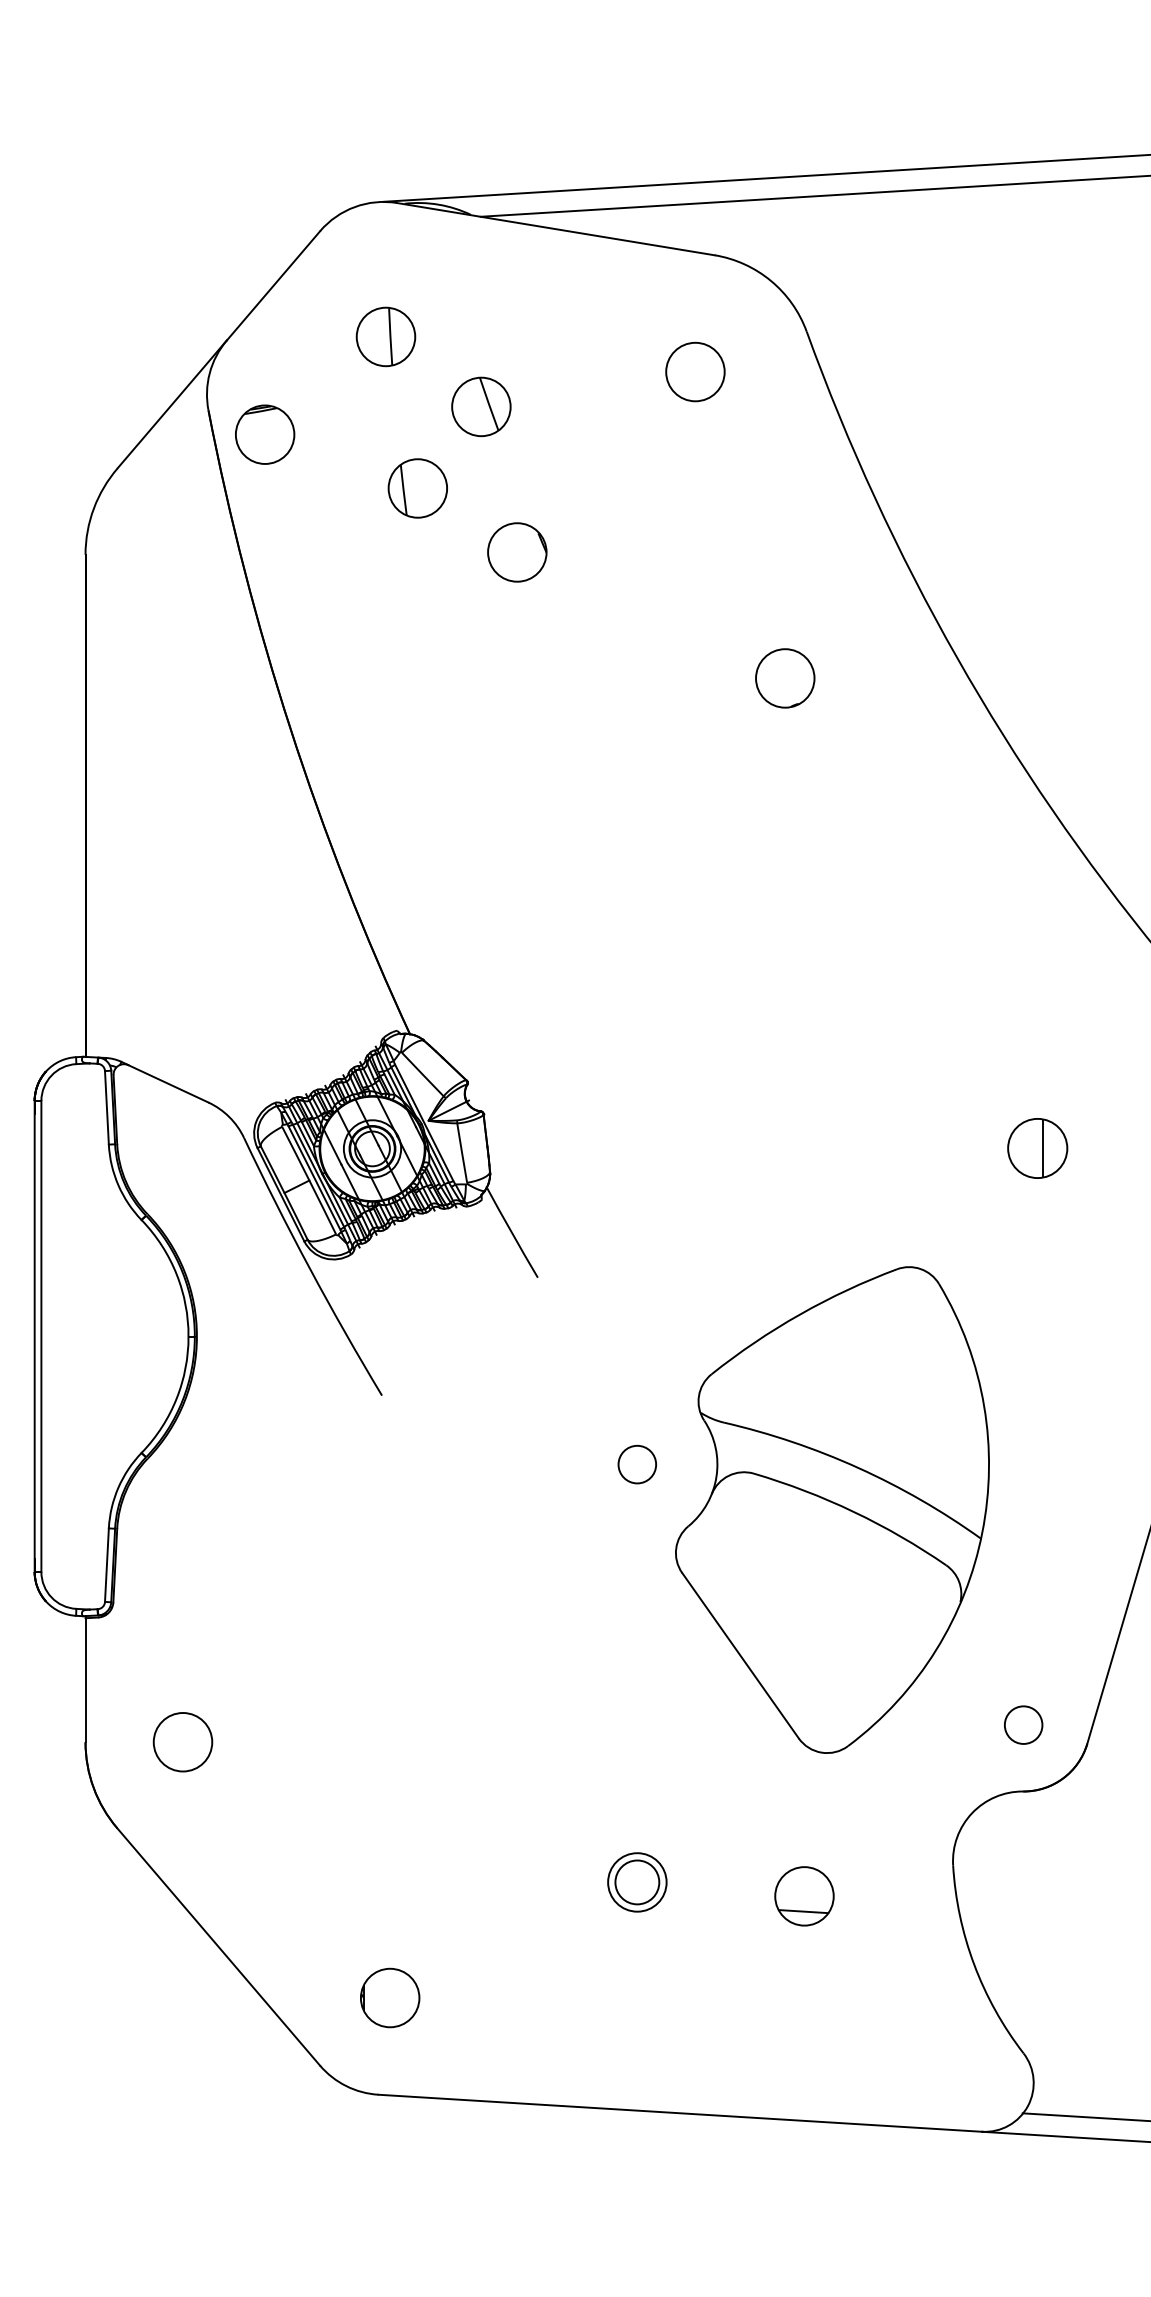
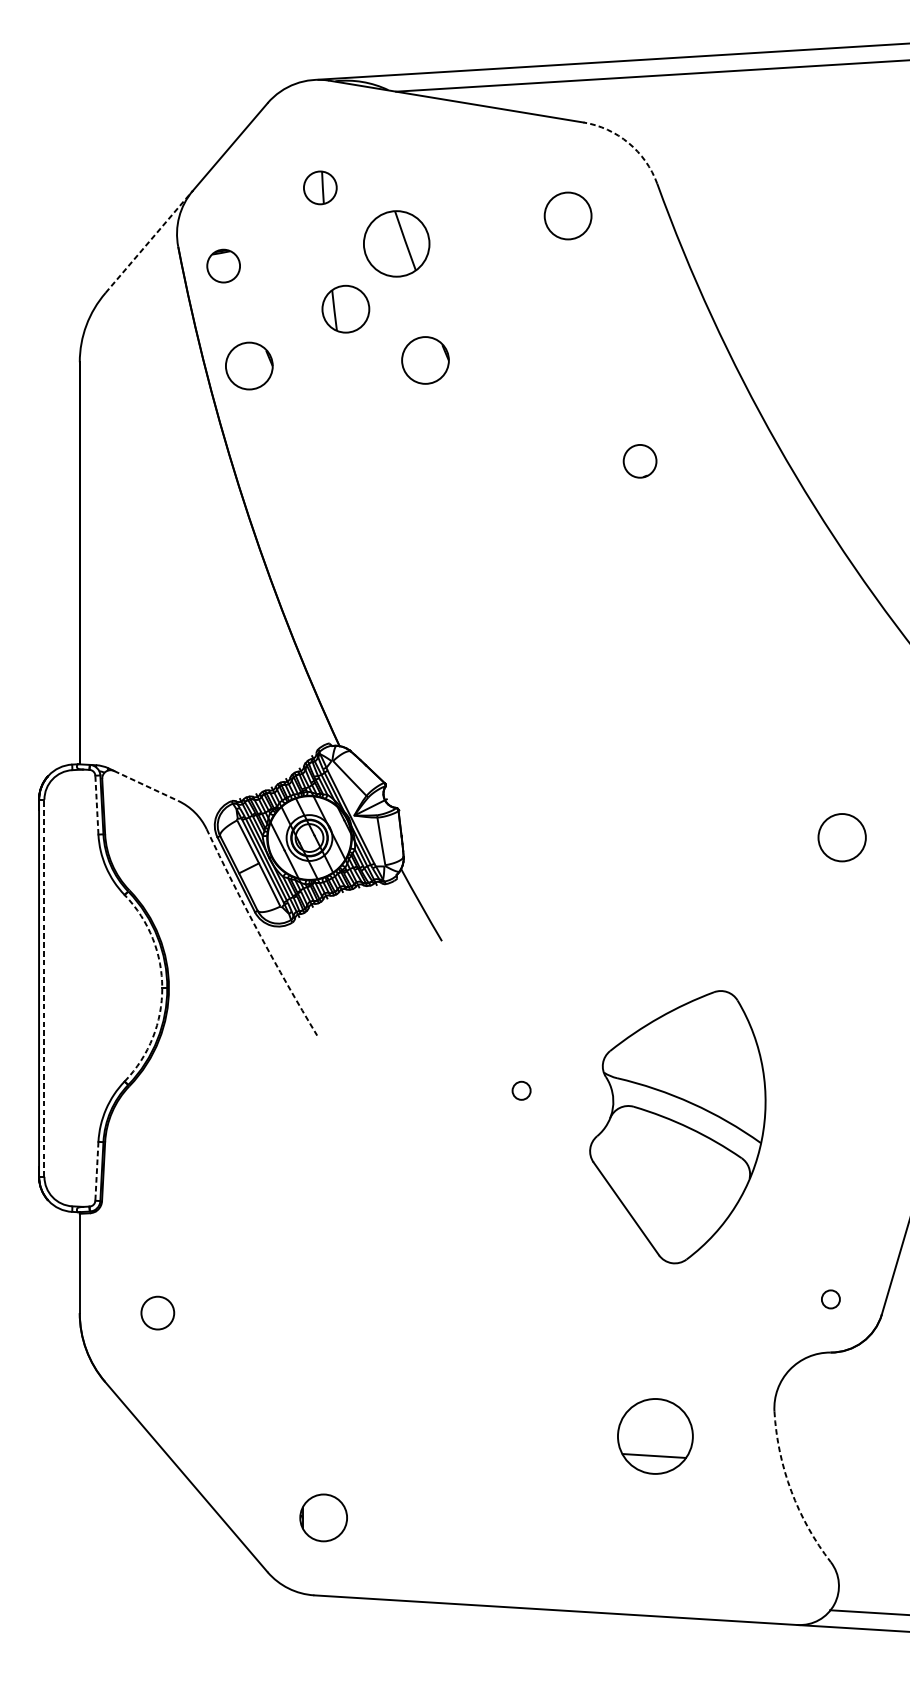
arc: (771, 281) -> (629, 143), solid -> dashed
part: (385, 336) -> (319, 187), size x0.7
line: (172, 403) -> (149, 241), solid -> dashed
part: (481, 406) -> (396, 243), size x1.4
part: (265, 434) -> (223, 266), size x0.7
part: (297, 559) -> (249, 366), added
circle: (785, 678) -> (640, 461), size x0.7
line: (168, 1084) -> (146, 786), solid -> dashed
line: (106, 1107) -> (96, 804), solid -> dashed
line: (1042, 1148) -> (846, 837), removed
arc: (309, 1268) -> (259, 933), solid -> dashed
line: (41, 1336) -> (44, 988), solid -> dashed
arc: (188, 1336) -> (162, 988), solid -> dashed
circle: (637, 1464) -> (521, 1090), size x0.6
part: (832, 1509) -> (677, 1126), size x0.7
line: (106, 1565) -> (96, 1171), solid -> dashed
circle: (1023, 1724) -> (830, 1298), size x0.6
circle: (182, 1742) -> (157, 1313), size x0.7
part: (637, 1882) -> (521, 1425), removed
part: (804, 1896) -> (655, 1436), size x1.6
arc: (974, 1964) -> (791, 1491), solid -> dashed

